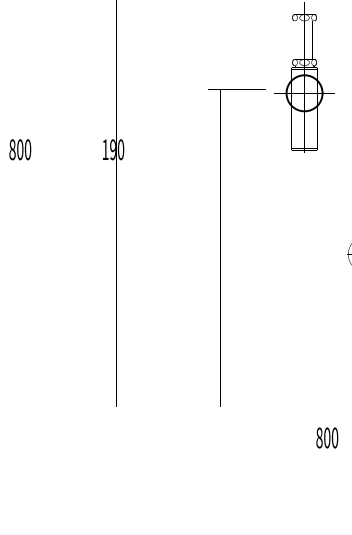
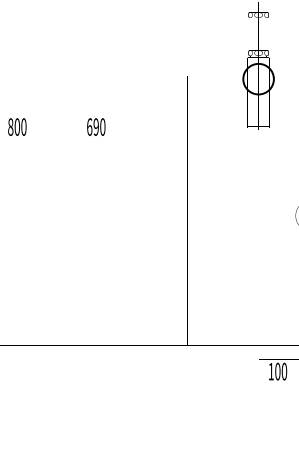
text: (105, 149) -> (89, 126), 190 -> 690
text: (318, 437) -> (270, 371), 800 -> 100

